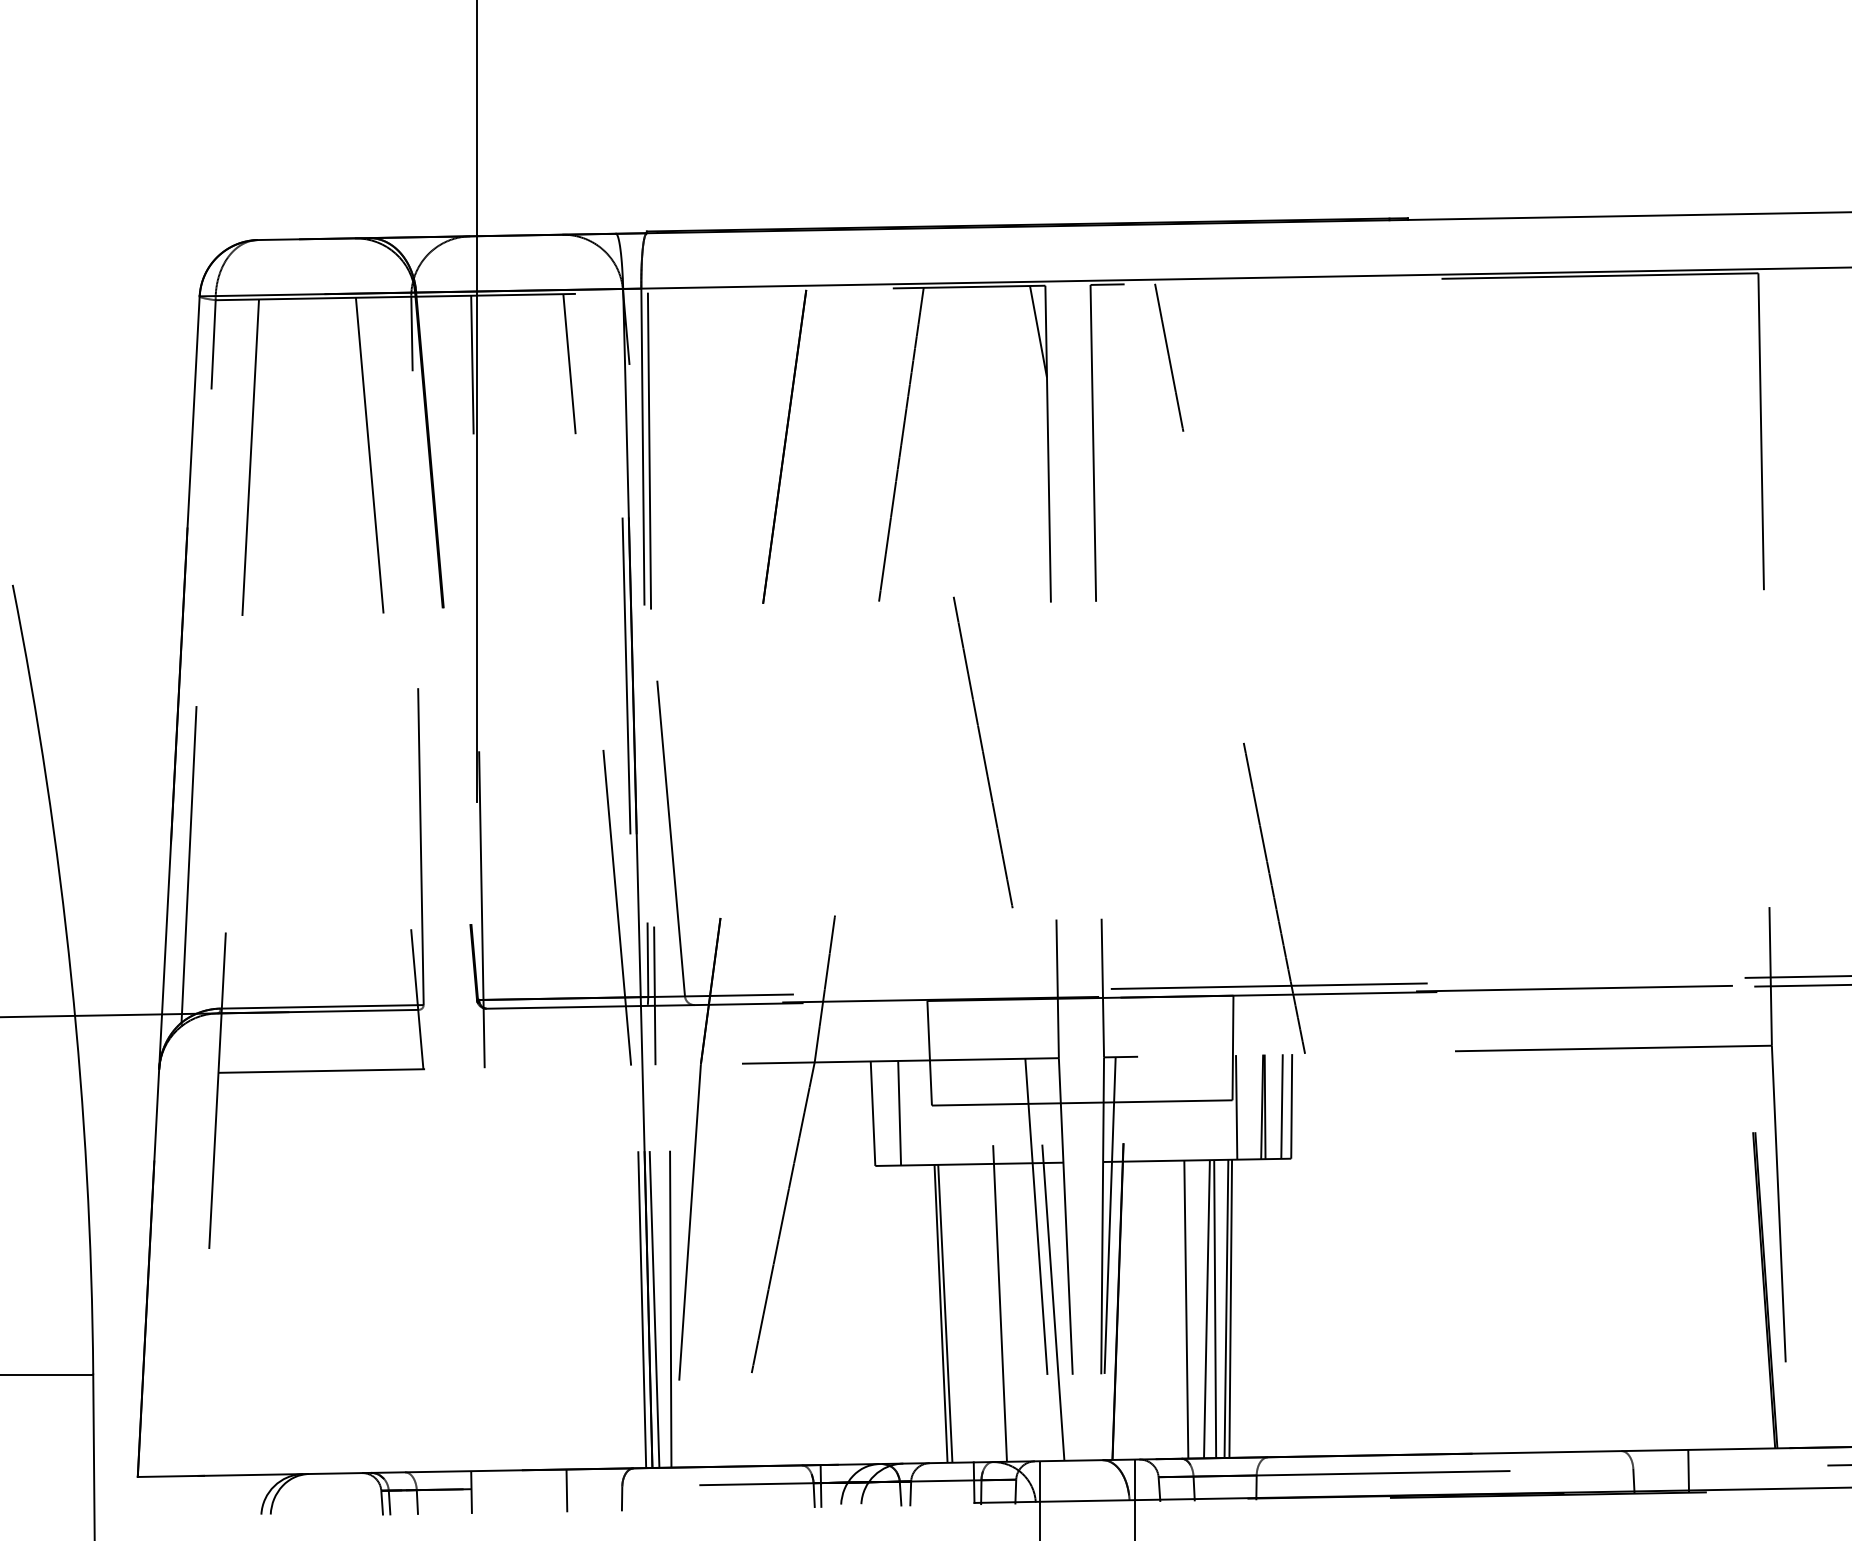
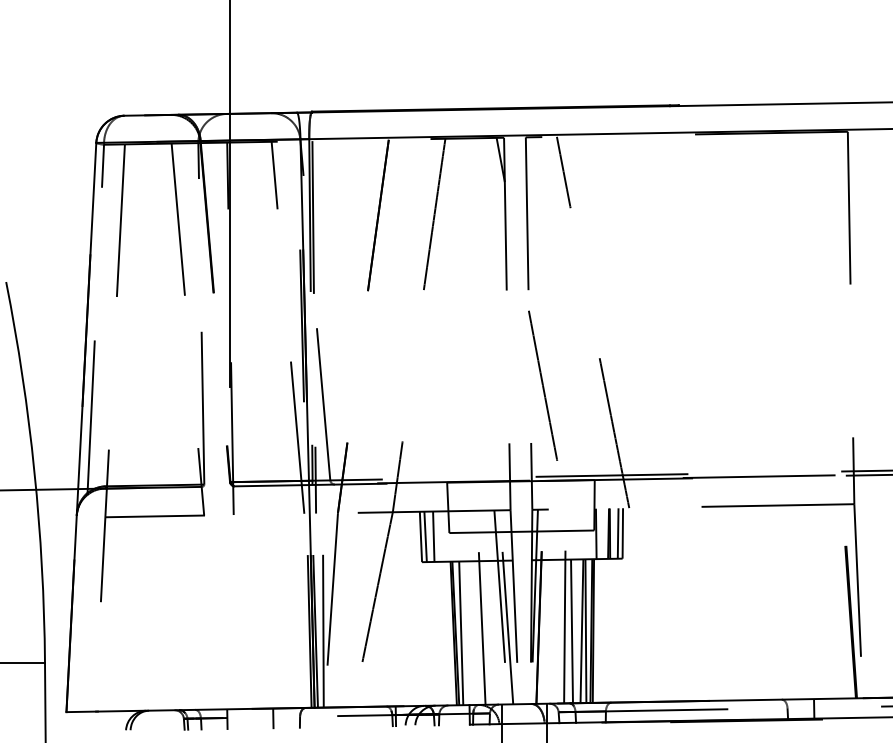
line: (984, 751) -> (543, 385), moved
line: (882, 1112) -> (425, 536), added
line: (1170, 1280) -> (564, 617), added
line: (957, 1313) -> (461, 633), added

